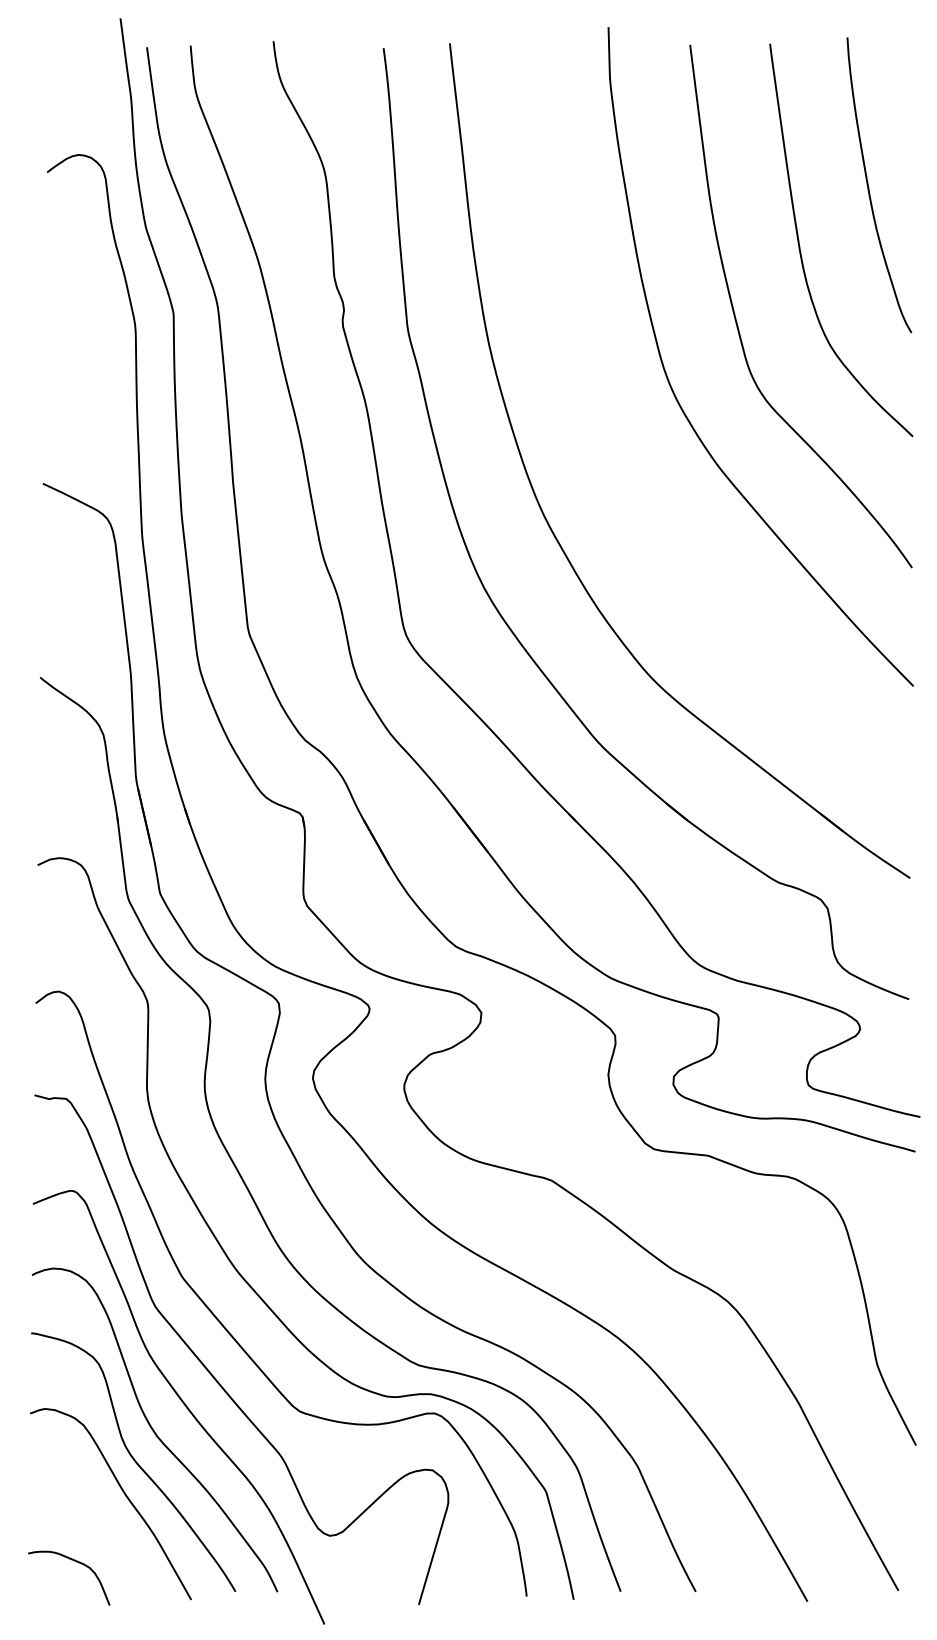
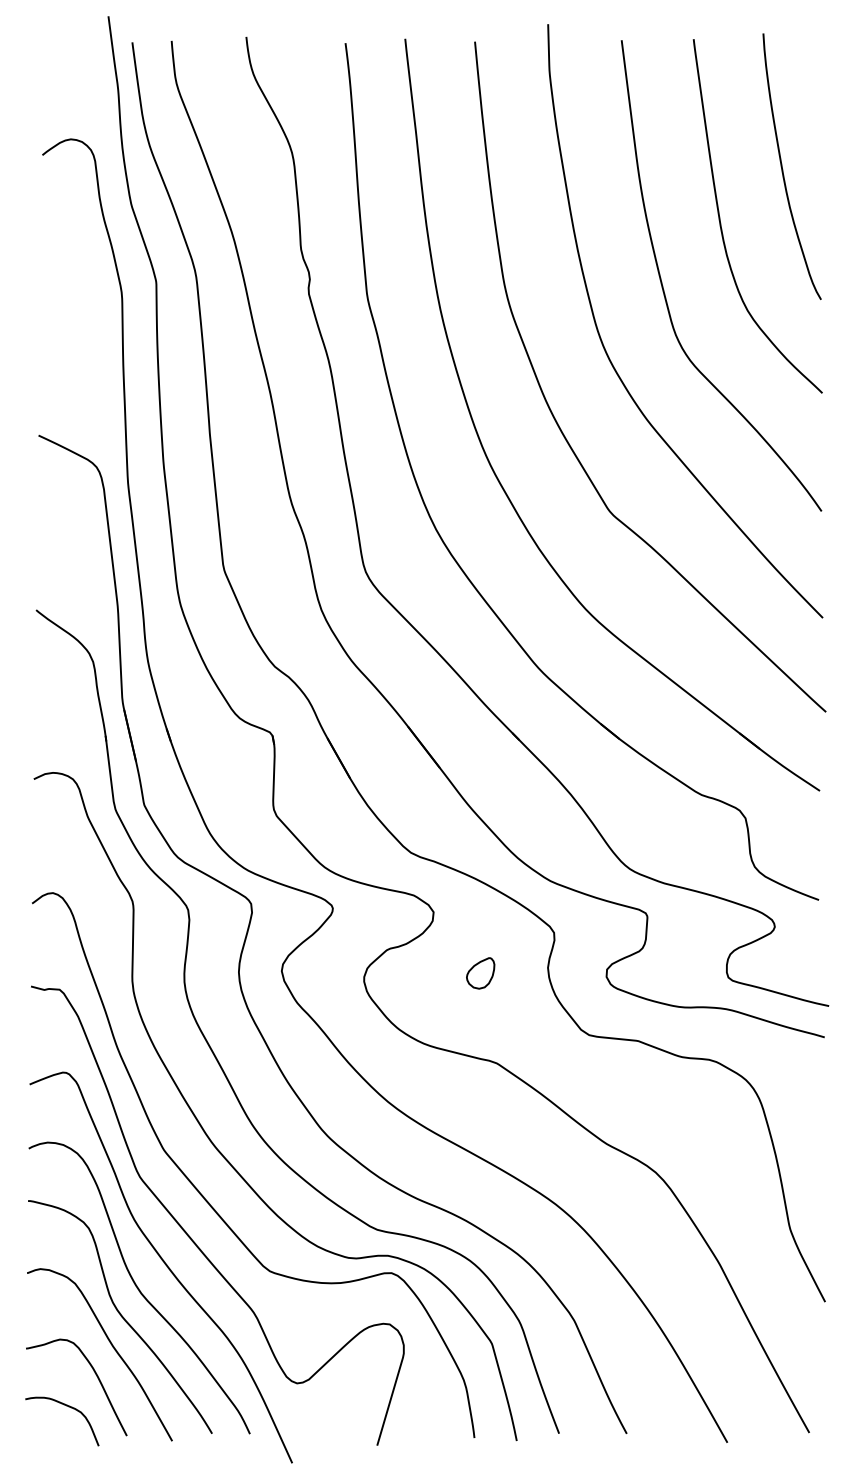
curve: (619, 469) -> (558, 422), added
part: (533, 1080) -> (480, 973), added
curve: (105, 1525) -> (94, 1374), added

